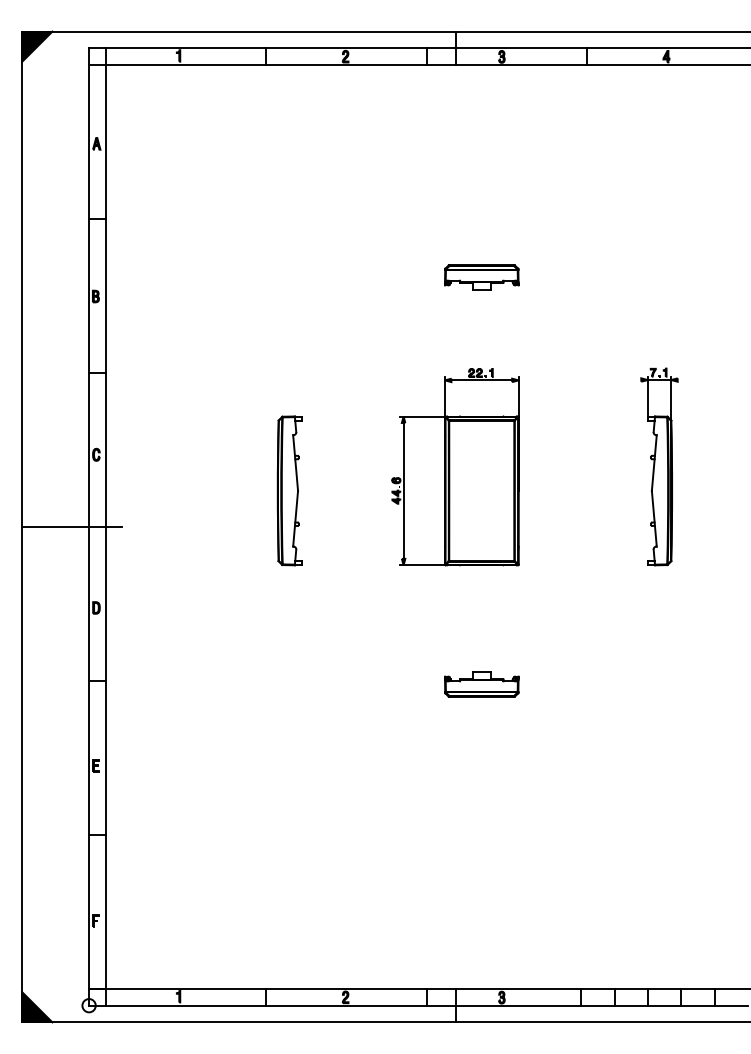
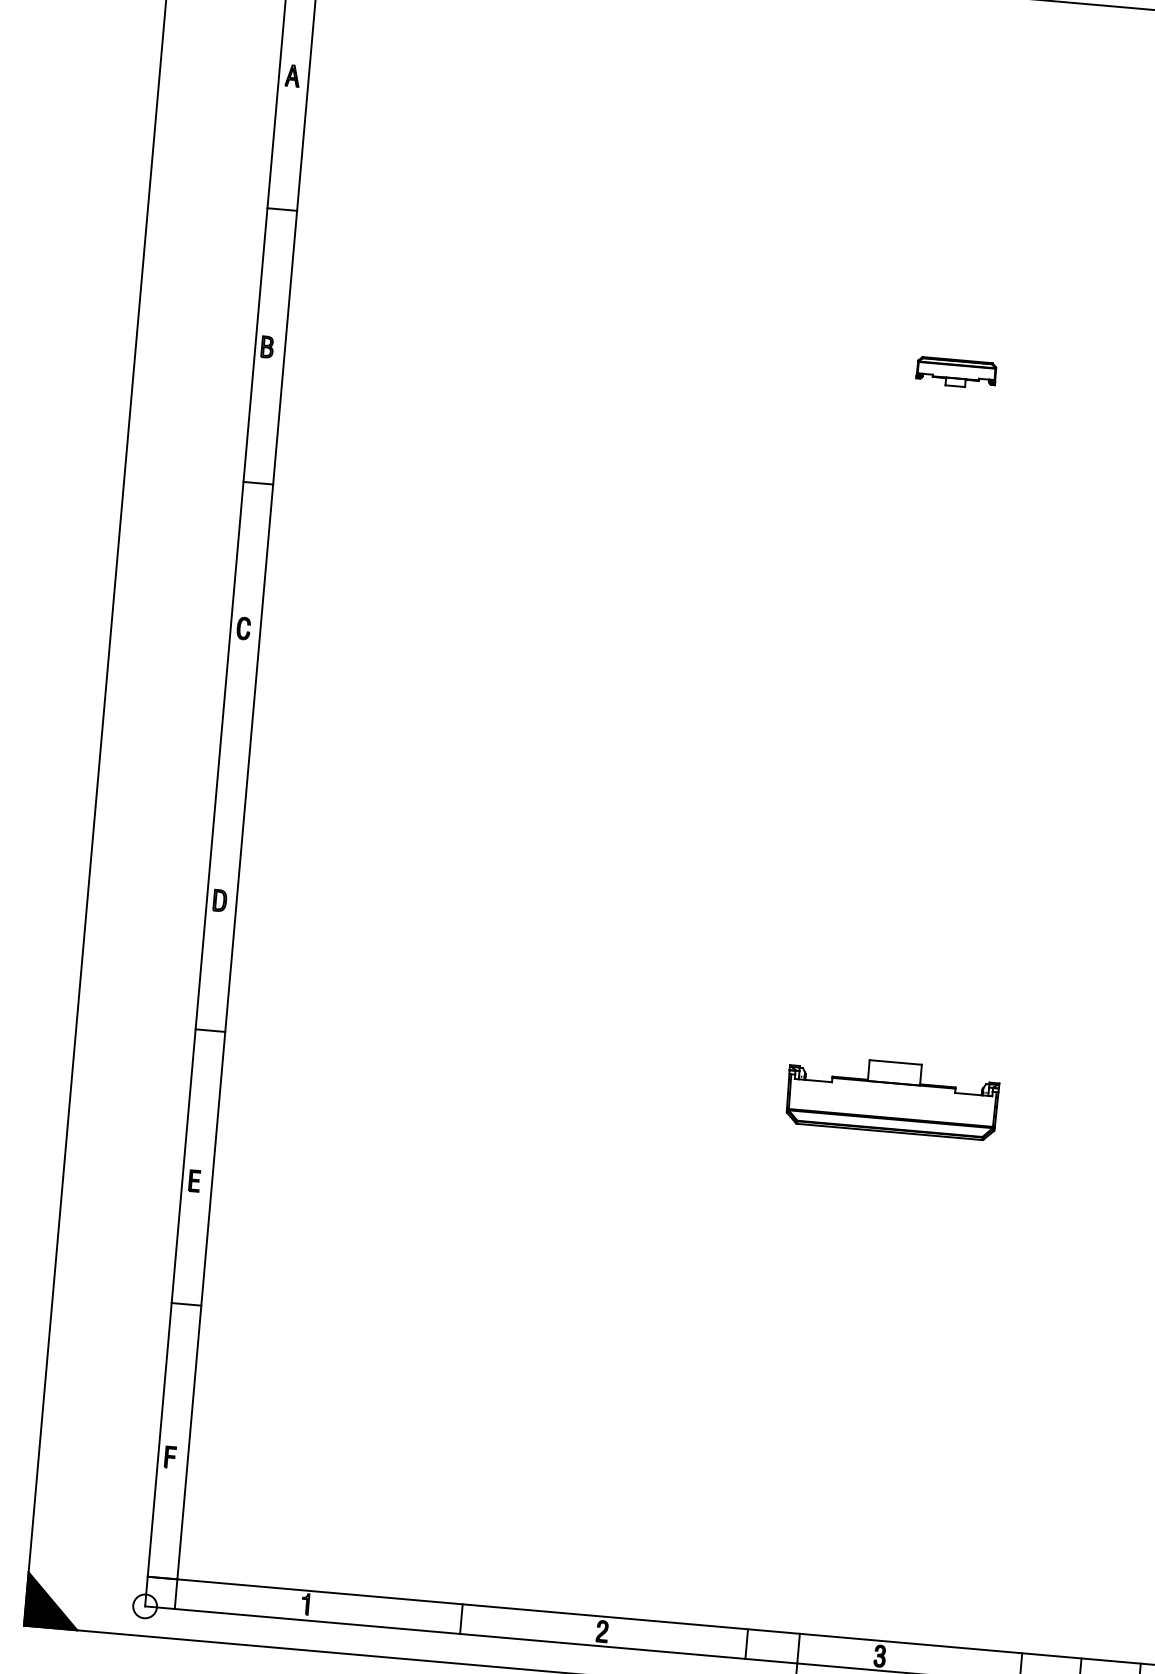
part: (481, 277) -> (955, 373), size x0.6
part: (455, 467) -> (879, 706), removed
part: (289, 490) -> (581, 721), removed
line: (72, 527) -> (189, 753), removed
part: (481, 684) -> (892, 1096), size x1.6

